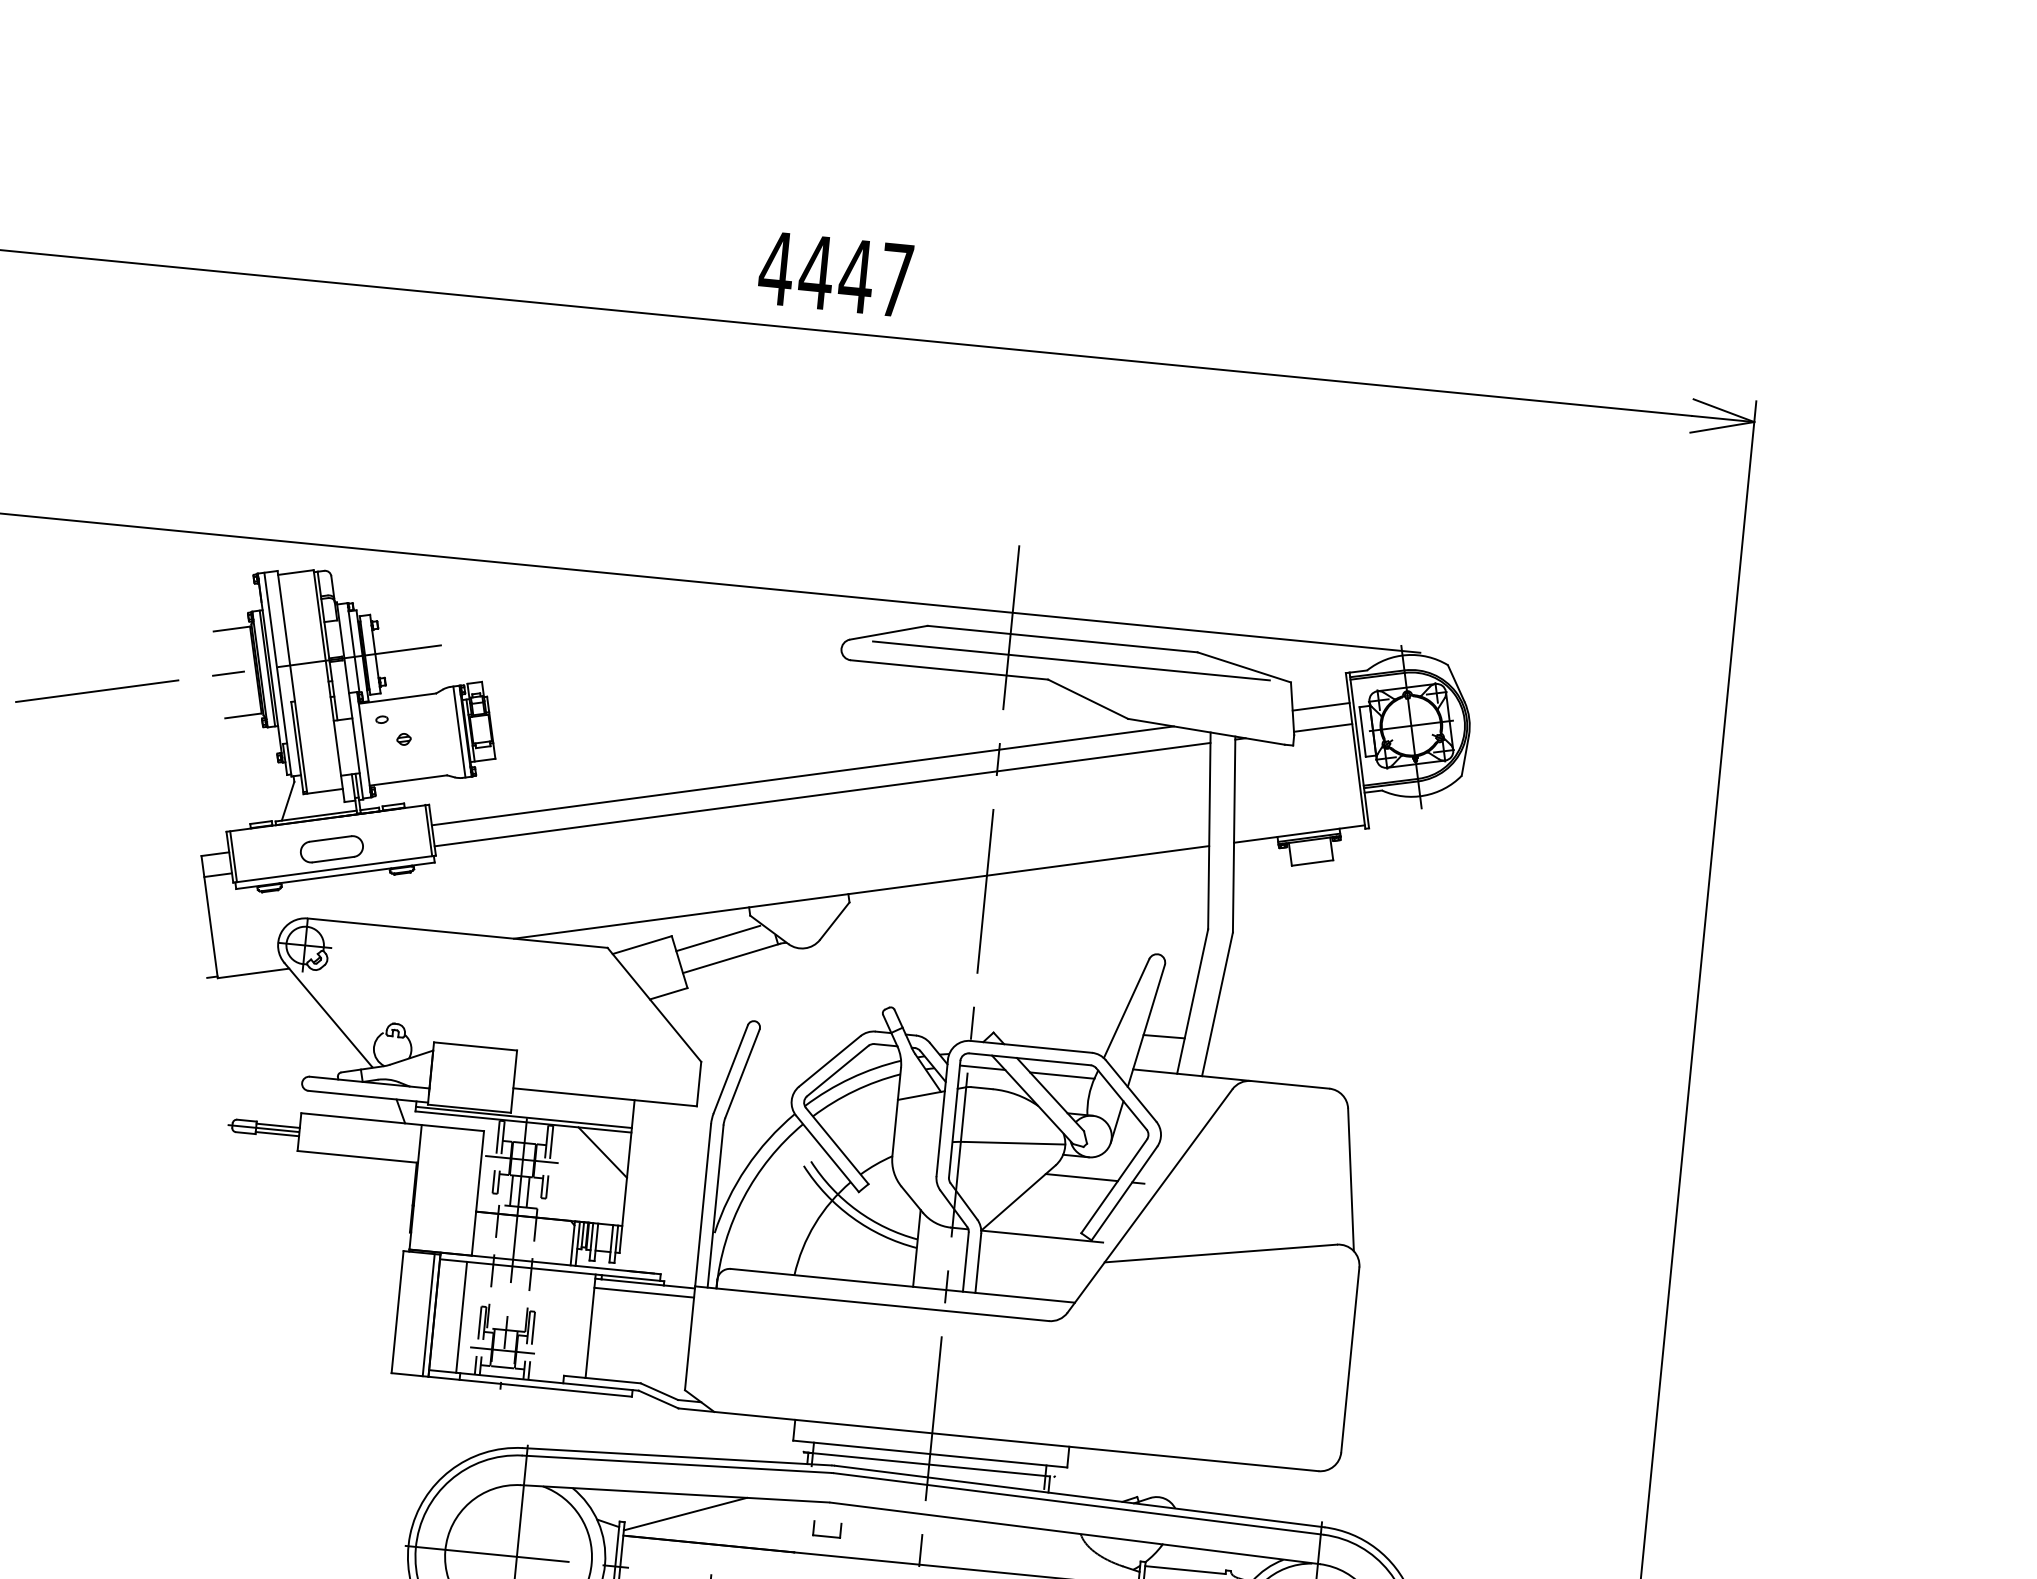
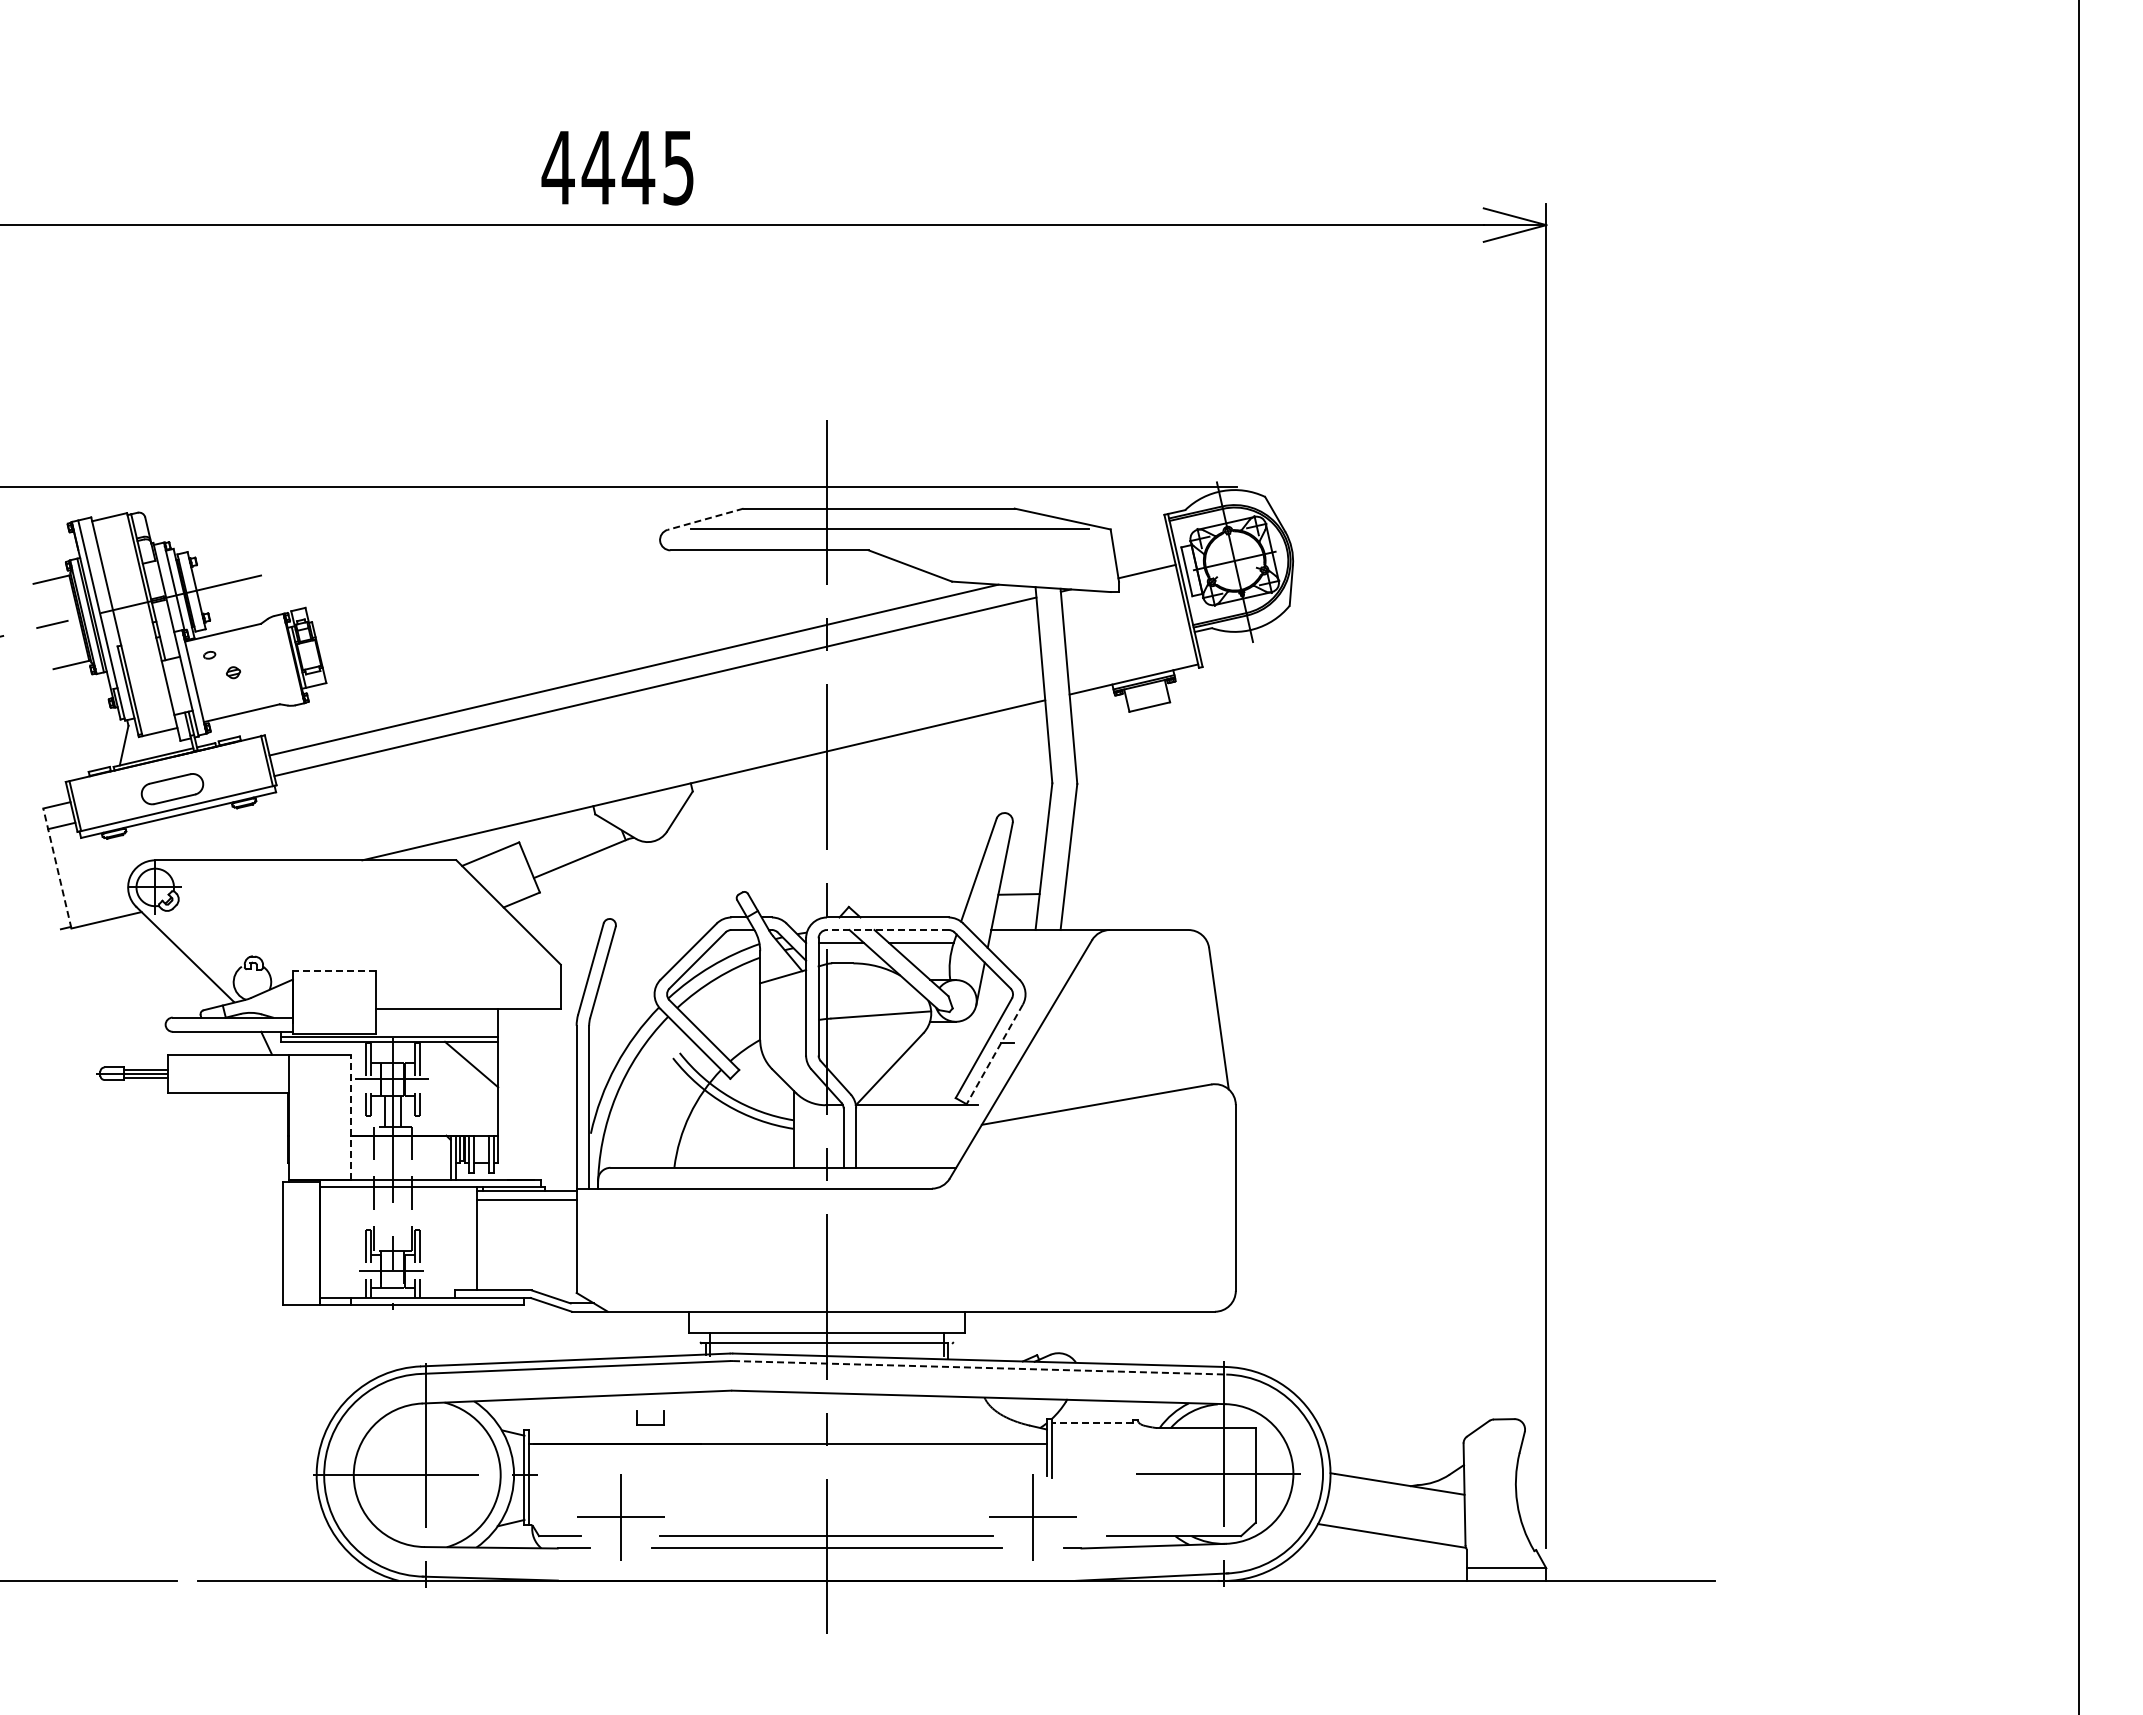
text: (896, 281) -> (678, 168), 4447 -> 4445
line: (888, 632) -> (705, 519), solid -> dashed
line: (1321, 706) -> (1143, 550), removed
line: (459, 731) -> (287, 659), removed
line: (209, 917) -> (57, 868), solid -> dashed
line: (718, 937) -> (565, 839), removed
line: (475, 1046) -> (334, 971), solid -> dashed
line: (1029, 1059) -> (887, 930), solid -> dashed
line: (1081, 1177) -> (950, 1042), removed
line: (478, 1193) -> (351, 1117), solid -> dashed
line: (1124, 1193) -> (994, 1054), solid -> dashed
line: (428, 1315) -> (314, 1243), removed
line: (461, 1316) -> (347, 1241), removed
line: (1078, 1503) -> (979, 1367), solid -> dashed
line: (684, 1514) -> (588, 1416), removed
part: (826, 1536) -> (650, 1424), moved
line: (1184, 1570) -> (1091, 1423), solid -> dashed

